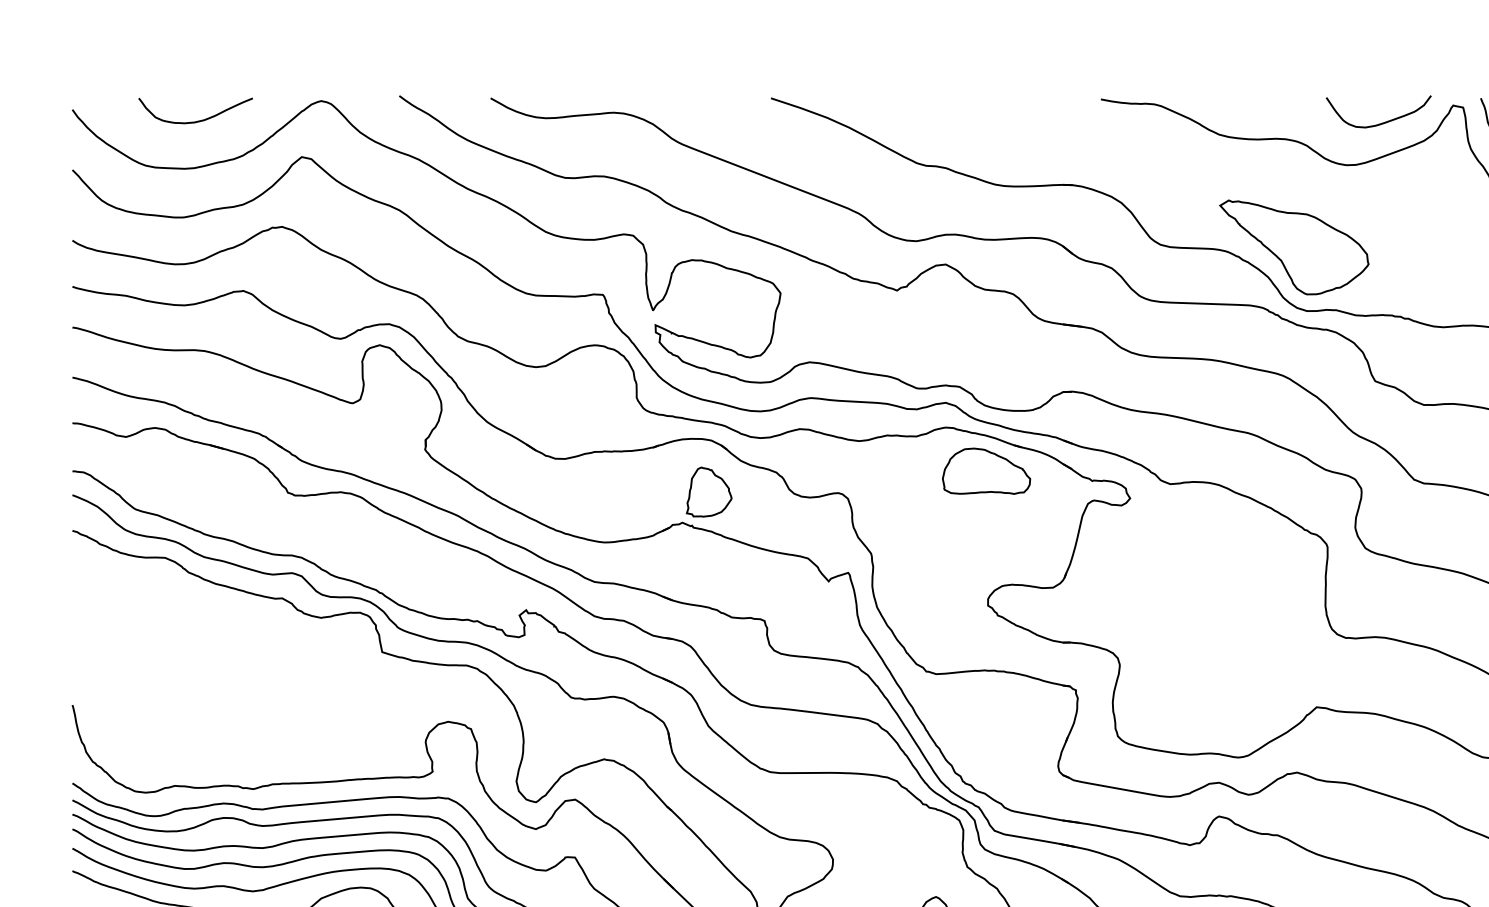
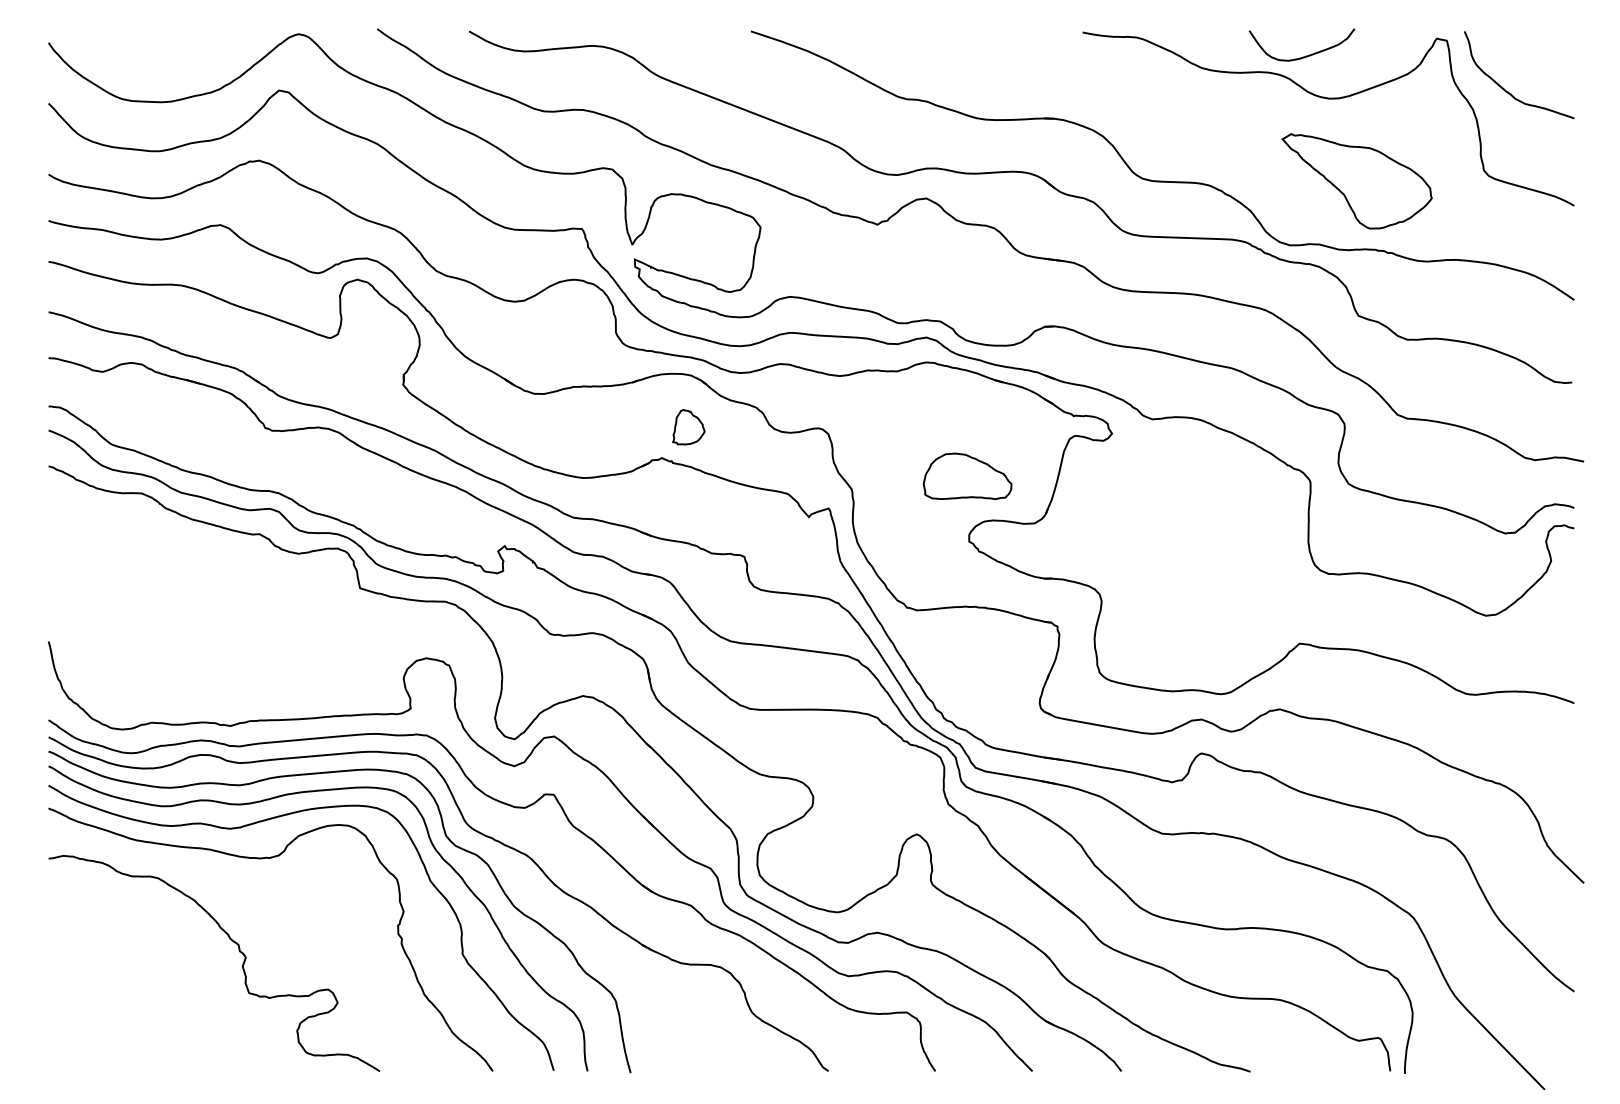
curve: (198, 120) -> (175, 53), removed
curve: (1379, 123) -> (1302, 56), moved
part: (1293, 247) -> (1356, 181), moved
part: (986, 471) -> (967, 476), moved
part: (708, 491) -> (688, 426), size x0.7

